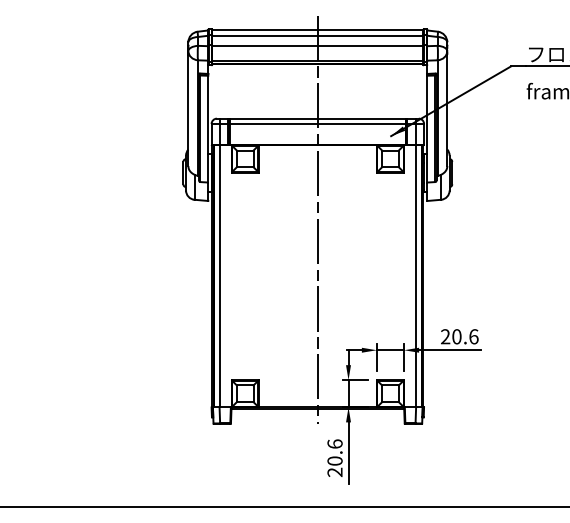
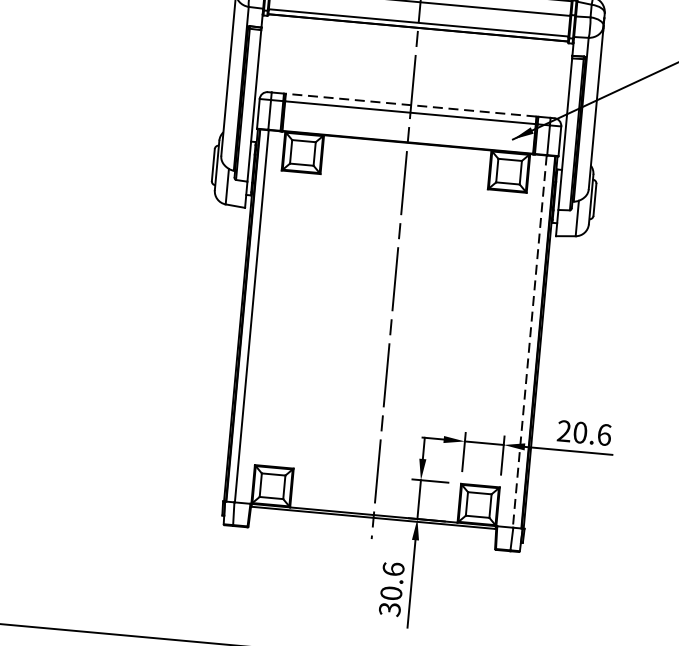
line: (317, 118) -> (410, 104), solid -> dashed
line: (415, 276) -> (529, 341), solid -> dashed
text: (335, 472) -> (390, 609), 20.6 -> 30.6

